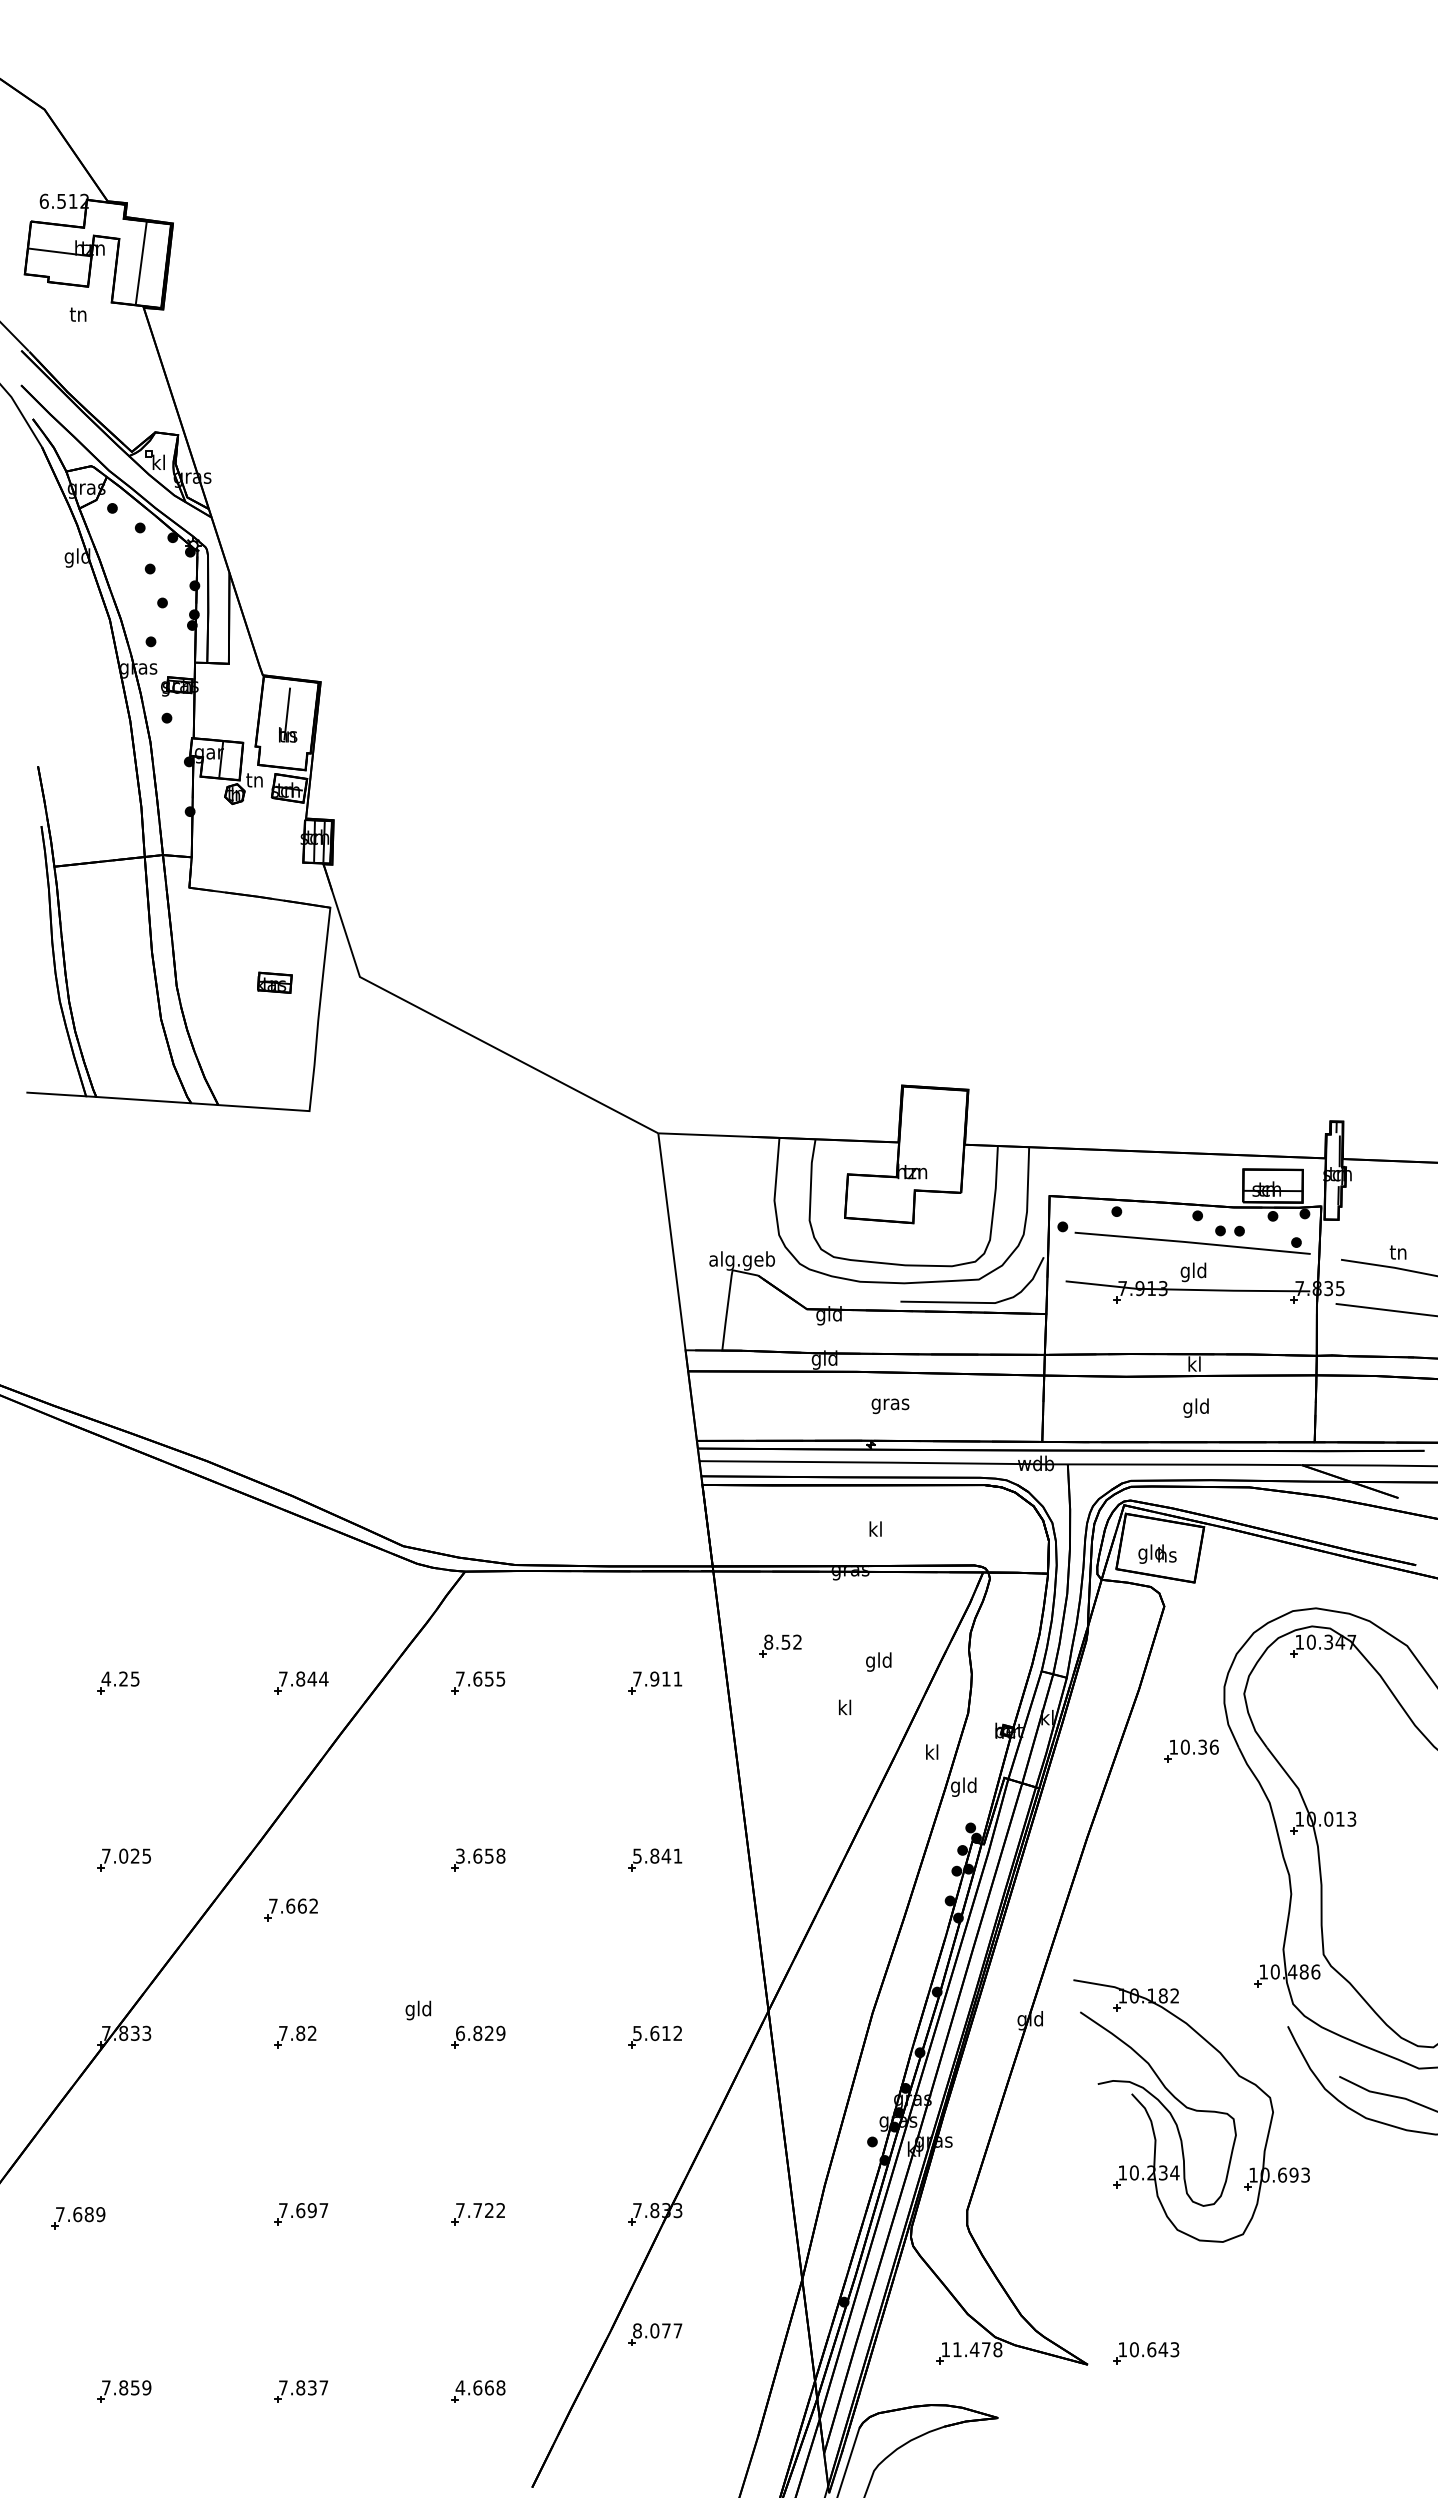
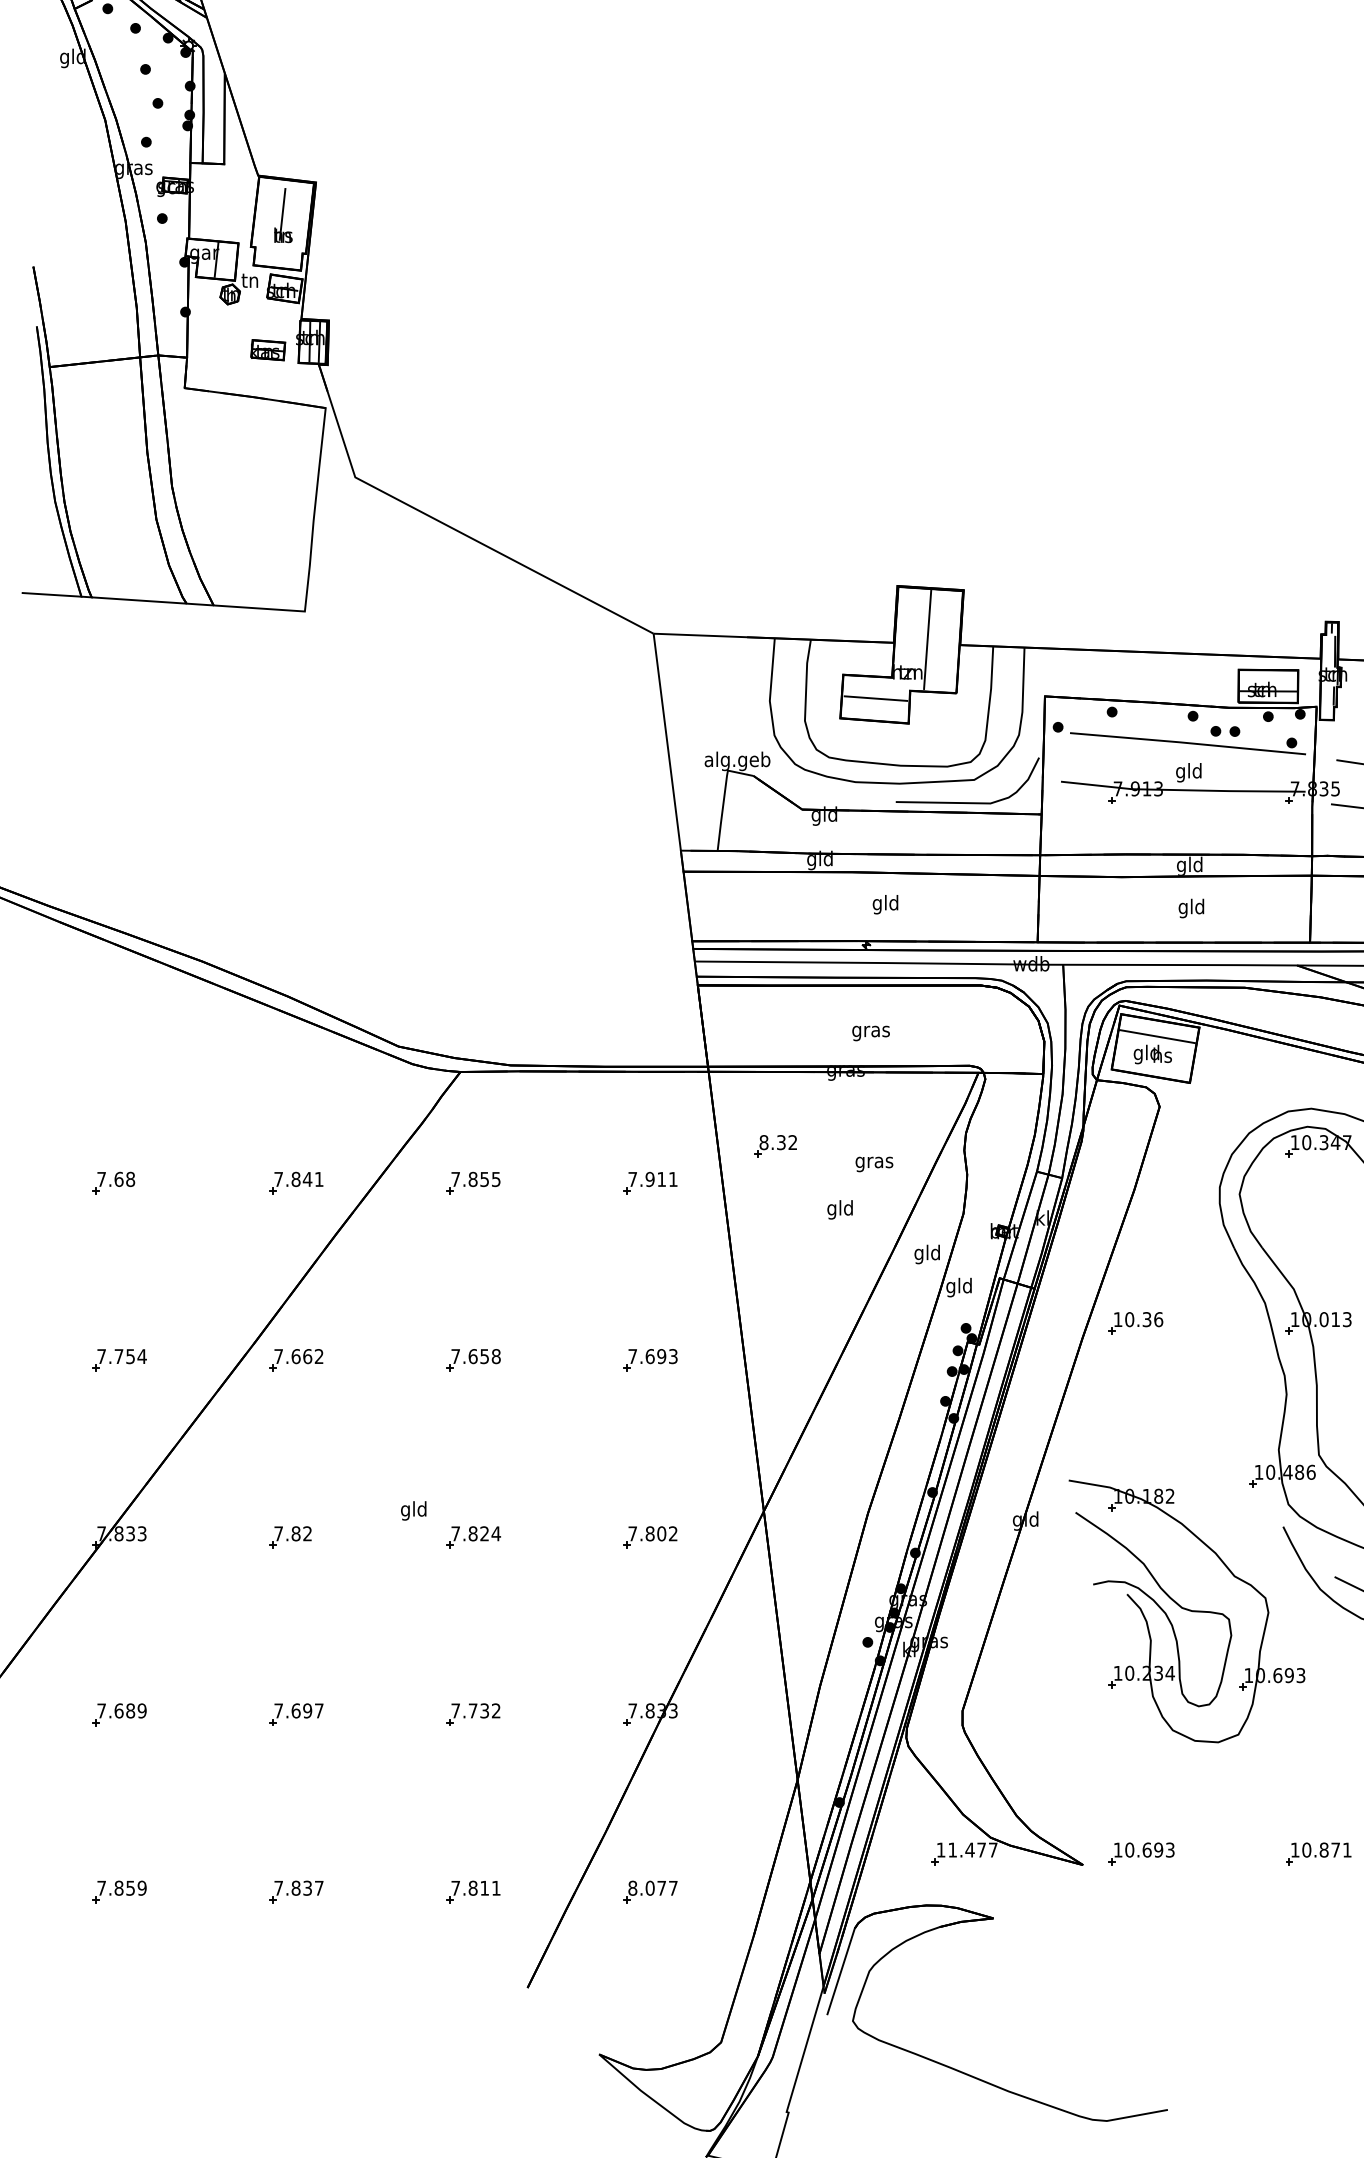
part: (274, 982) -> (267, 349), moved
line: (931, 1139) -> (926, 639), added
line: (880, 1197) -> (875, 697), added
text: (1193, 1365) -> (1188, 865), kl -> gld
text: (890, 1404) -> (885, 904), gras -> gld
text: (875, 1530) -> (870, 1030), kl -> gras
line: (1161, 1535) -> (1156, 1035), added
text: (786, 1641) -> (781, 1141), 8.52 -> 8.32
text: (878, 1661) -> (873, 1161), gld -> gras
text: (120, 1678) -> (115, 1178), 4.25 -> 7.68
text: (323, 1678) -> (318, 1178), 7.844 -> 7.841
text: (477, 1678) -> (472, 1178), 7.655 -> 7.855
text: (844, 1709) -> (839, 1209), kl -> gld
part: (1191, 1750) -> (1135, 1322), moved
text: (931, 1753) -> (926, 1253), kl -> gld
text: (135, 1855) -> (130, 1355), 7.025 -> 7.754
text: (460, 1855) -> (455, 1355), 3.658 -> 7.658
text: (657, 1855) -> (652, 1355), 5.841 -> 7.693
part: (290, 1909) -> (295, 1359), moved
text: (480, 2032) -> (475, 1532), 6.829 -> 7.824
text: (651, 2033) -> (646, 1533), 5.612 -> 7.802
text: (489, 2210) -> (484, 1710), 7.722 -> 7.732
part: (78, 2218) -> (119, 1714), moved
part: (655, 2334) -> (650, 1891), moved
text: (997, 2349) -> (992, 1849), 11.478 -> 11.477
text: (1163, 2349) -> (1158, 1849), 10.643 -> 10.693
part: (1323, 2353) -> (1318, 1853), added
text: (480, 2387) -> (475, 1887), 4.668 -> 7.811

